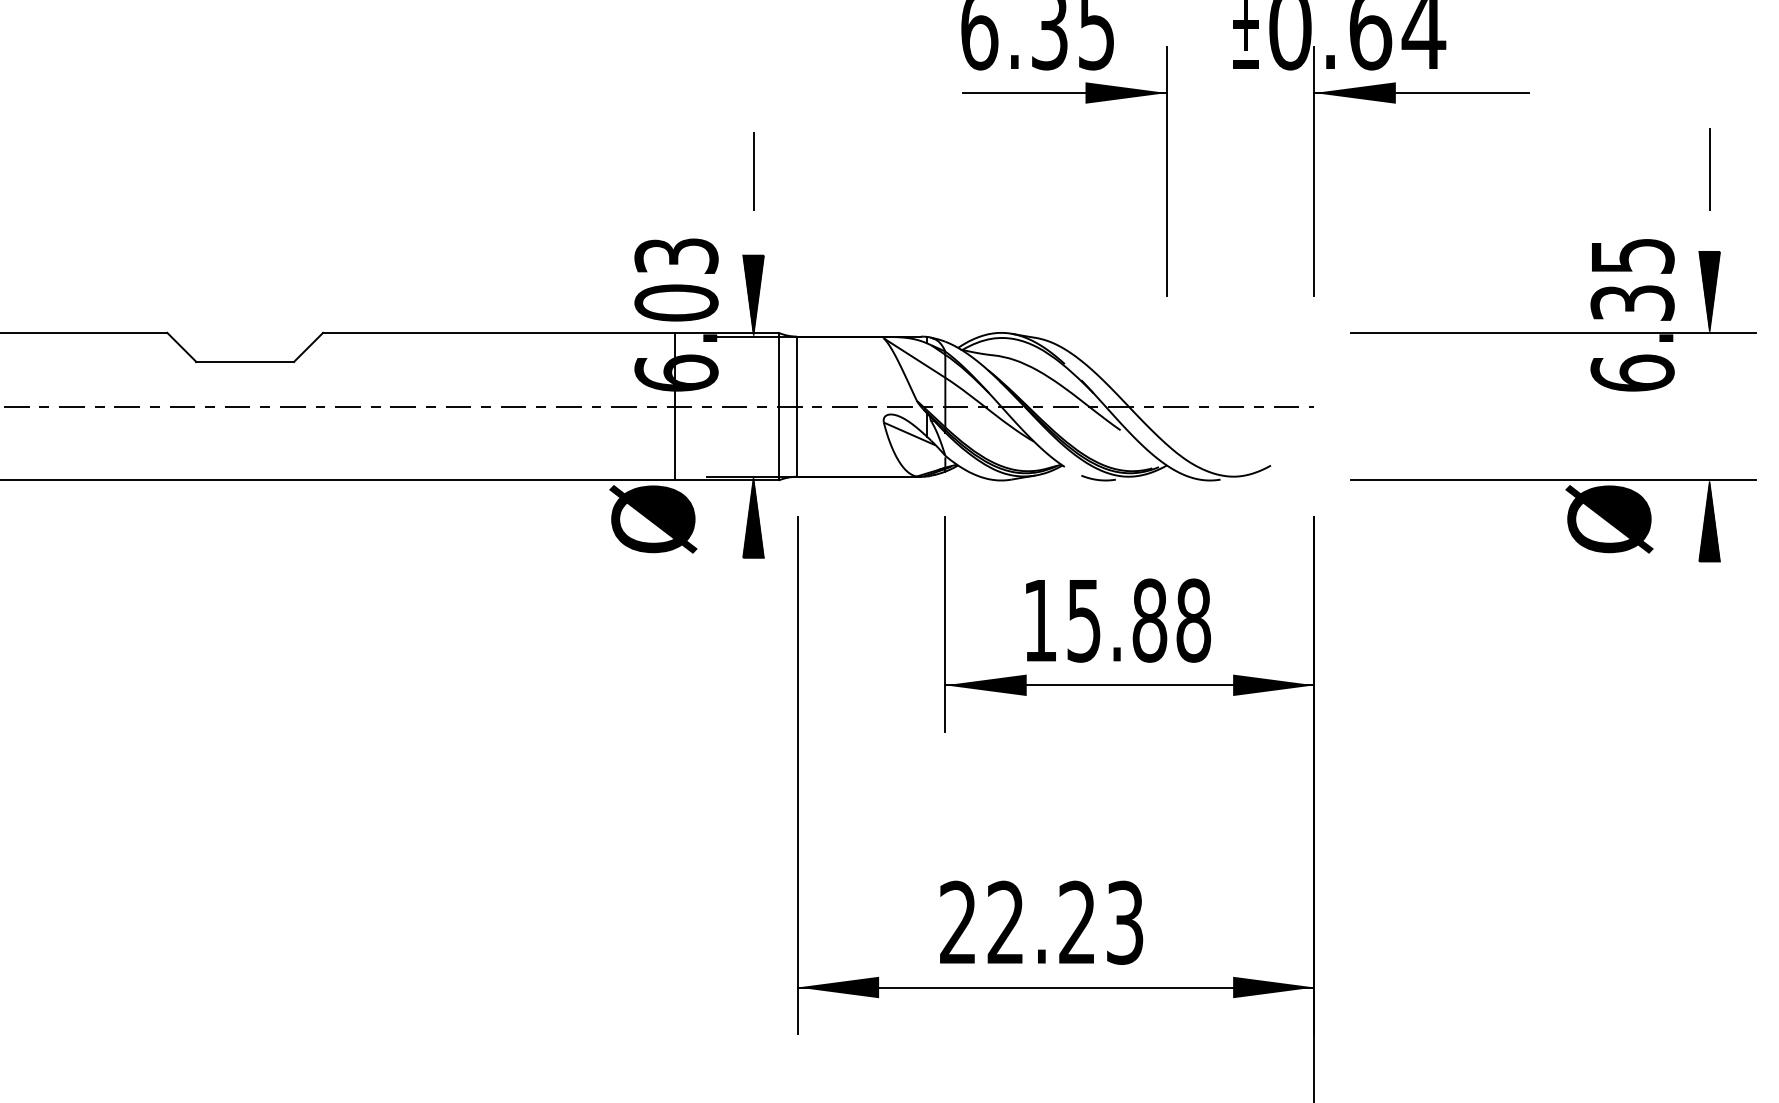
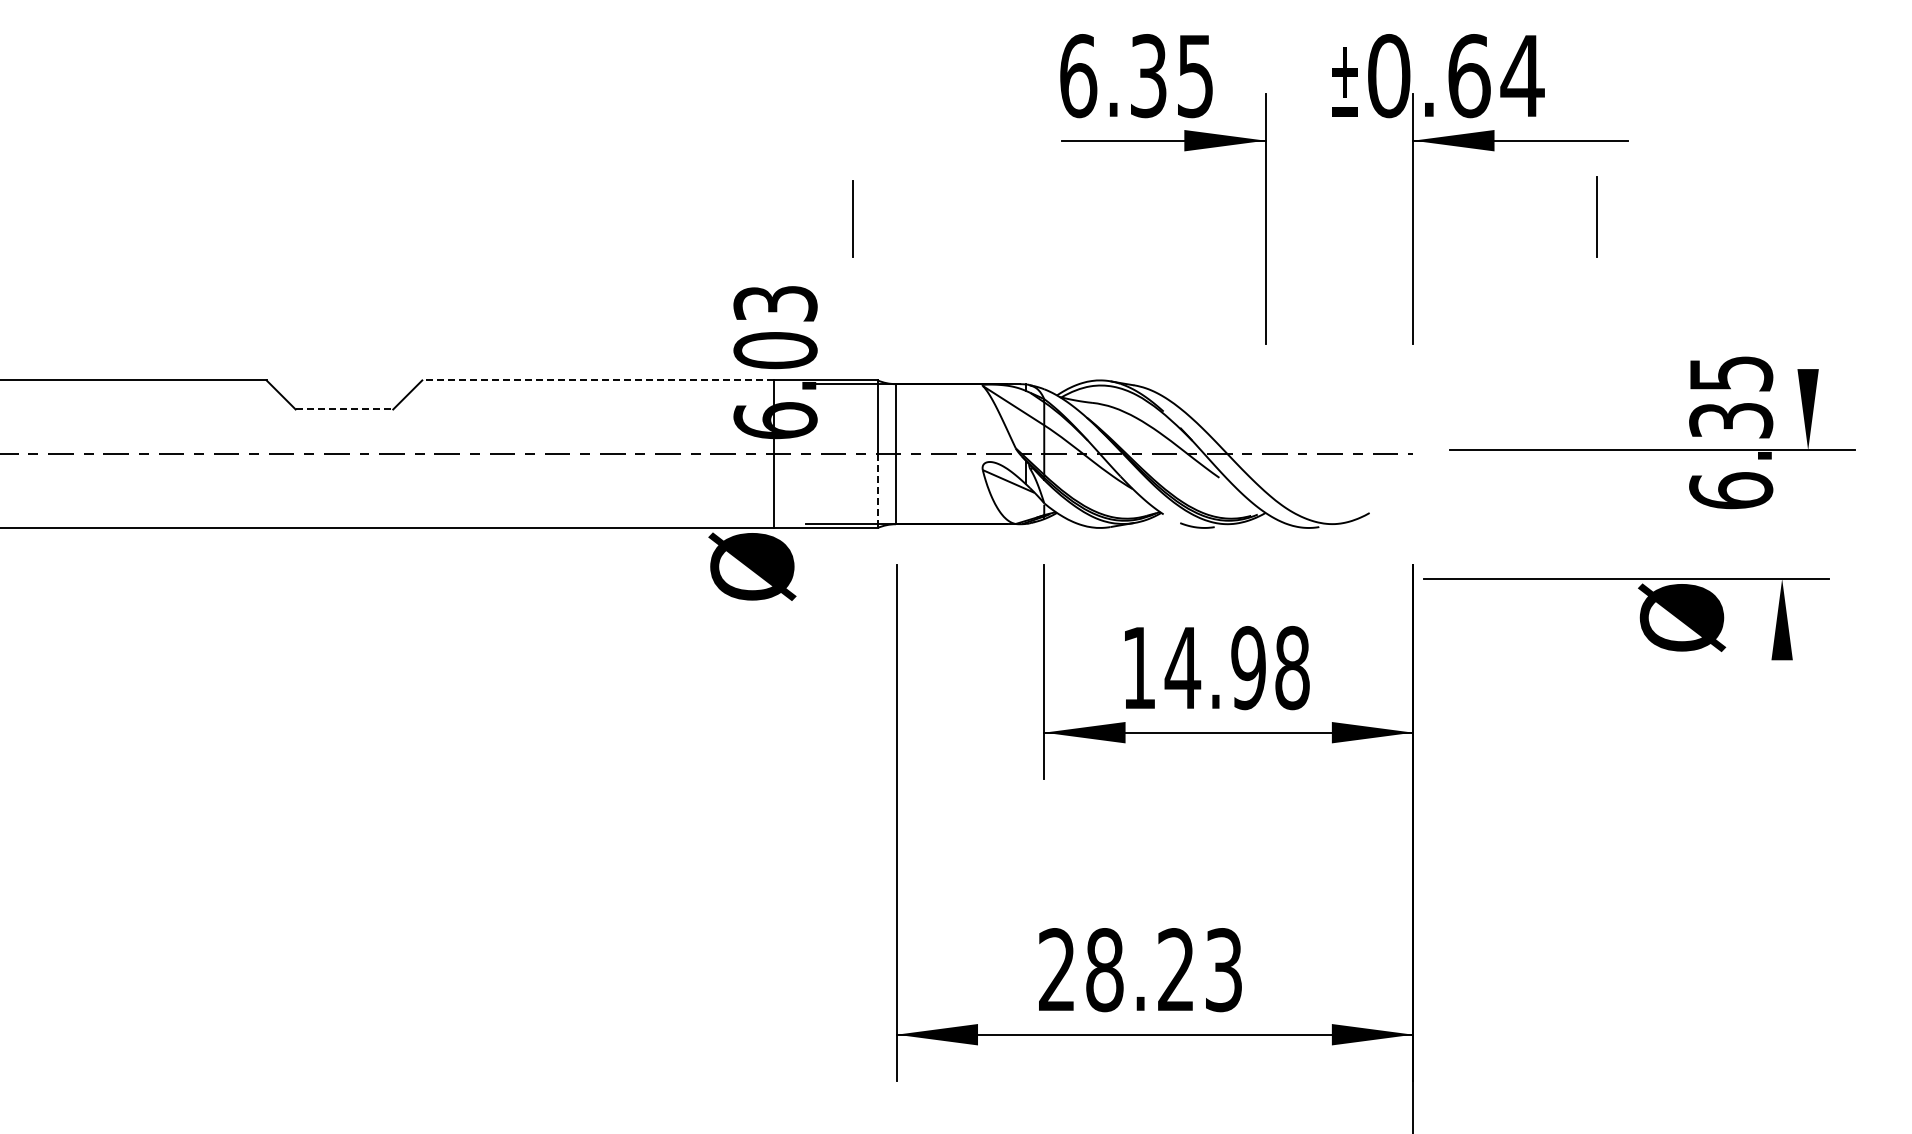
line: (1708, 168) -> (1596, 216), moved
hatch: (753, 294) -> (852, 342), removed
part: (1553, 331) -> (1652, 449), moved
line: (499, 332) -> (598, 380), solid -> dashed
line: (245, 361) -> (344, 409), solid -> dashed
line: (778, 444) -> (877, 491), solid -> dashed
hatch: (753, 517) -> (852, 564), removed
part: (1566, 520) -> (1639, 618), moved
text: (1115, 621) -> (1214, 668), 15.88 -> 14.98
text: (1005, 923) -> (1104, 970), 22.23 -> 28.23

